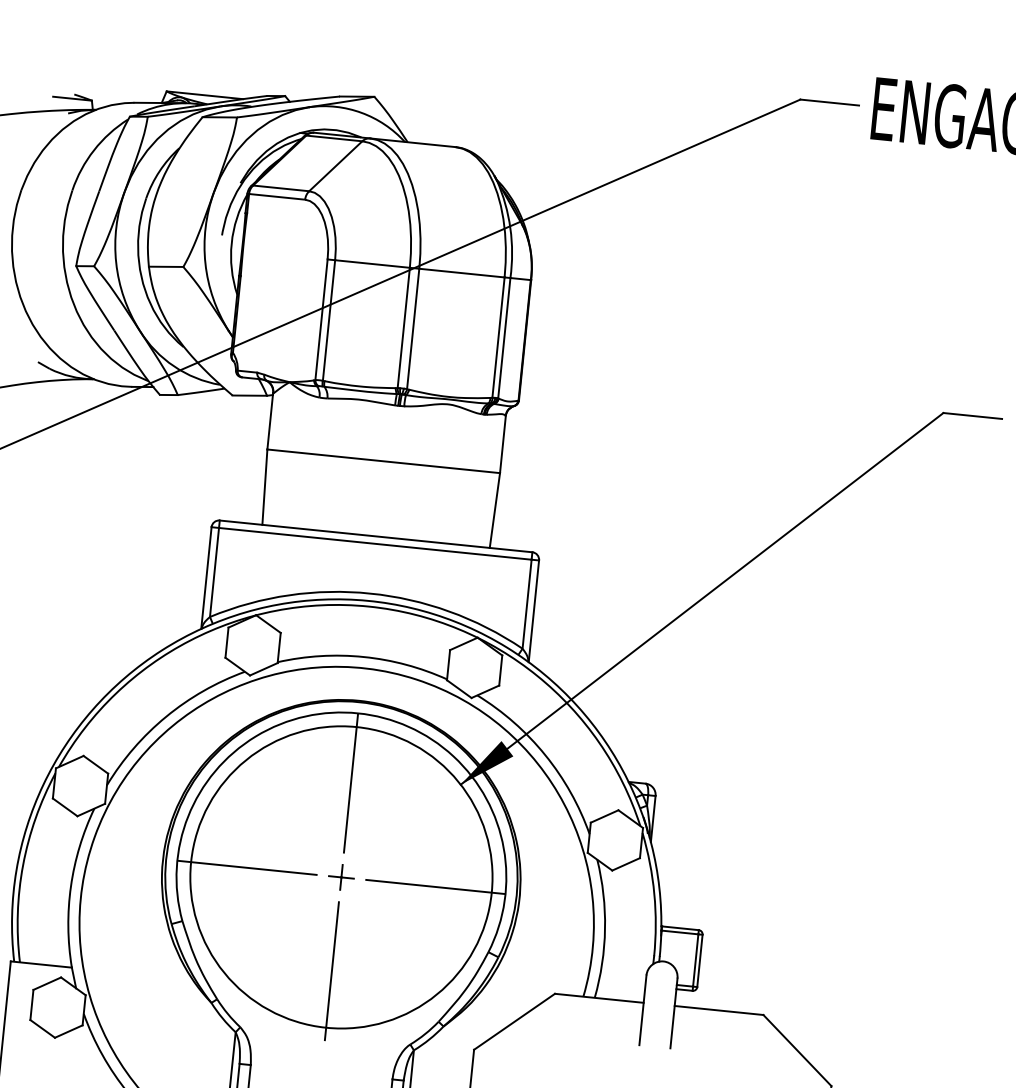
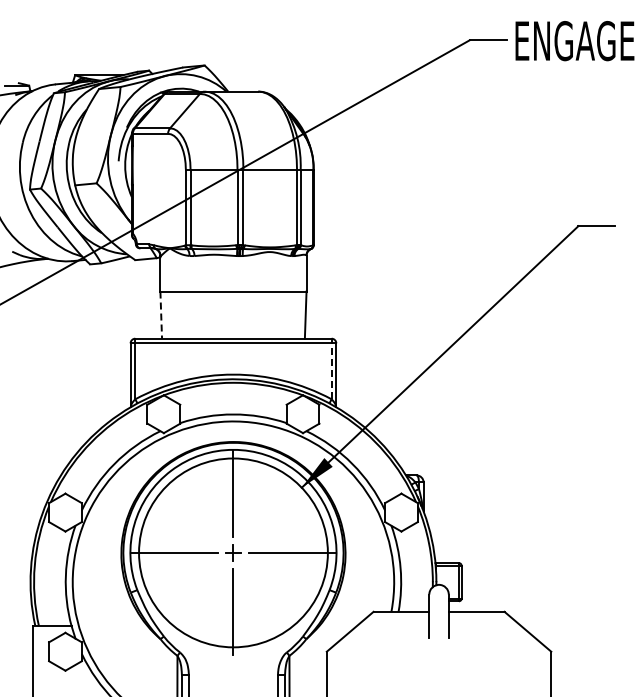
line: (265, 487) -> (161, 315), solid -> dashed
line: (526, 604) -> (331, 371), solid -> dashed

